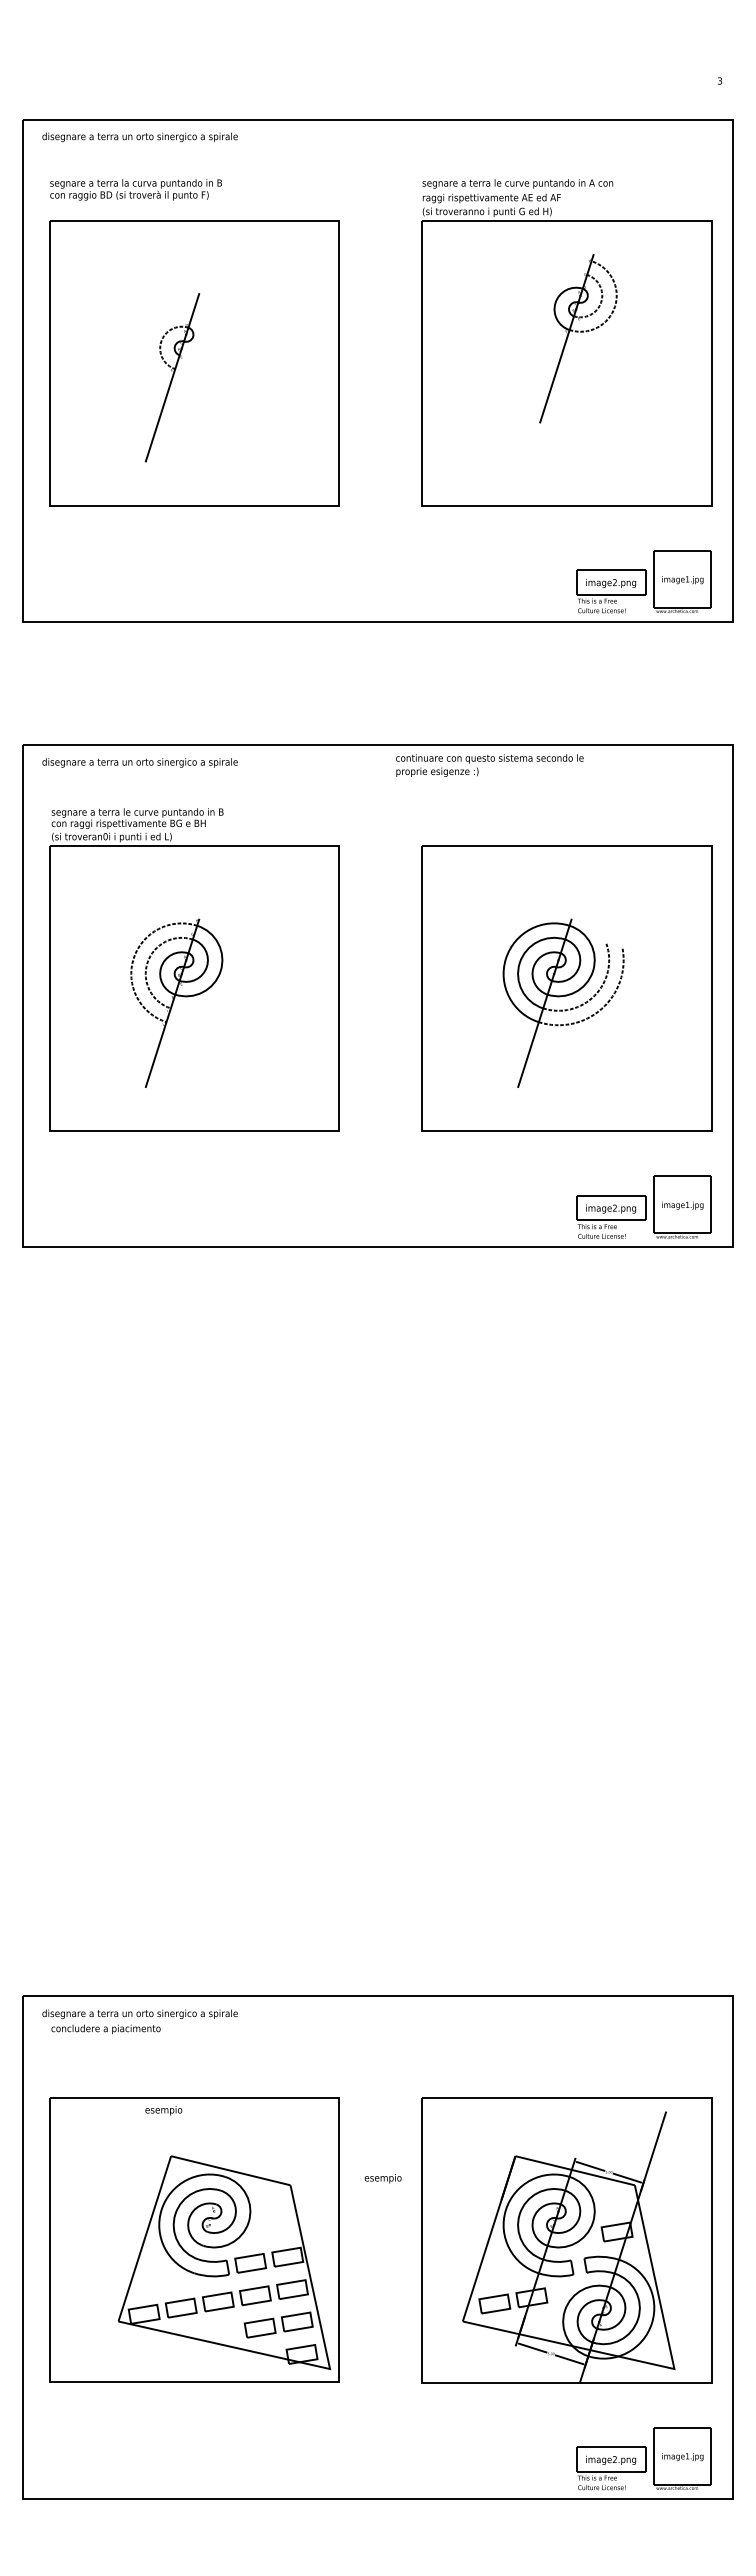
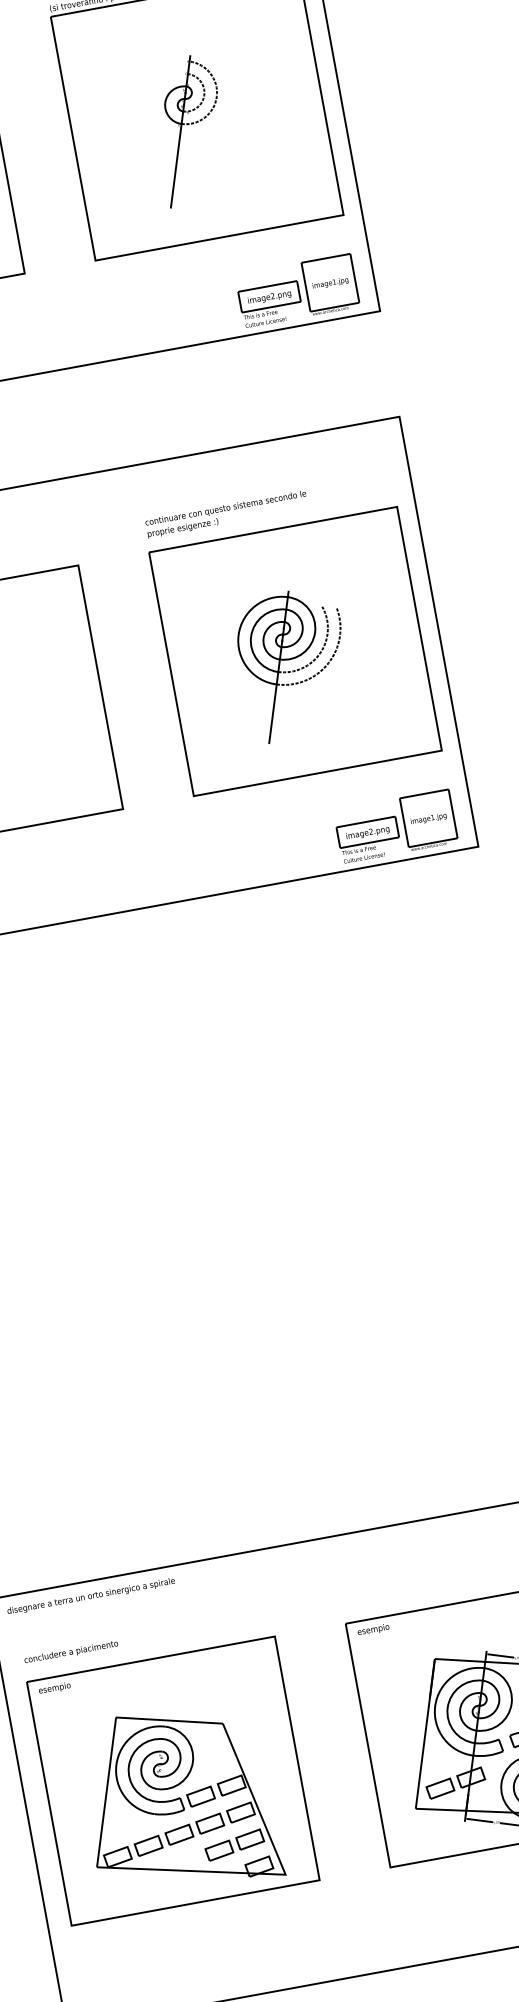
part: (578, 338) -> (190, 129), moved
text: (489, 765) -> (226, 514), moved
text: (105, 2029) -> (70, 1652), moved
text: (163, 2110) -> (54, 1688), moved
text: (382, 2178) -> (372, 1629), moved
part: (224, 2262) -> (178, 1800), moved

